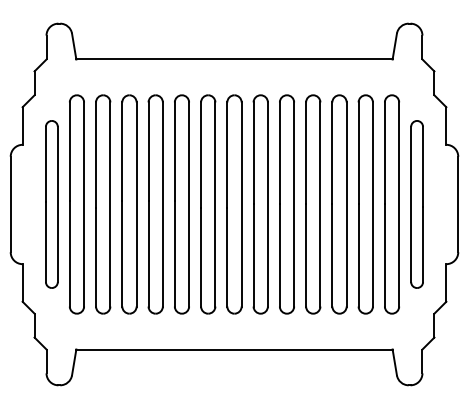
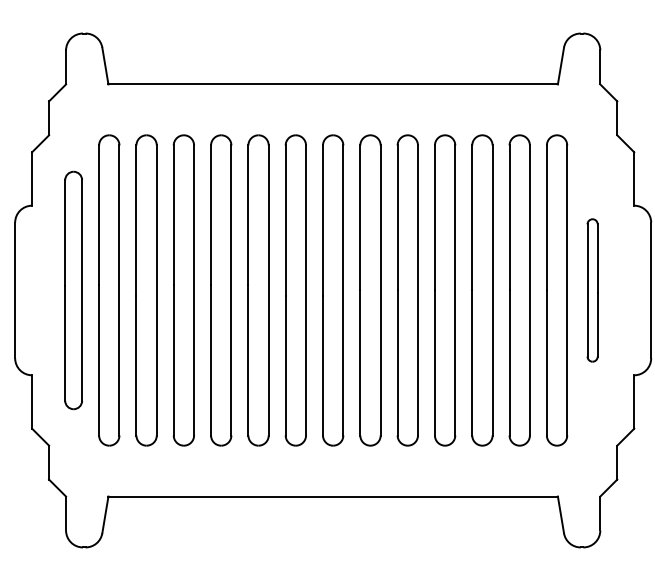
part: (416, 204) -> (591, 290), size x0.6

